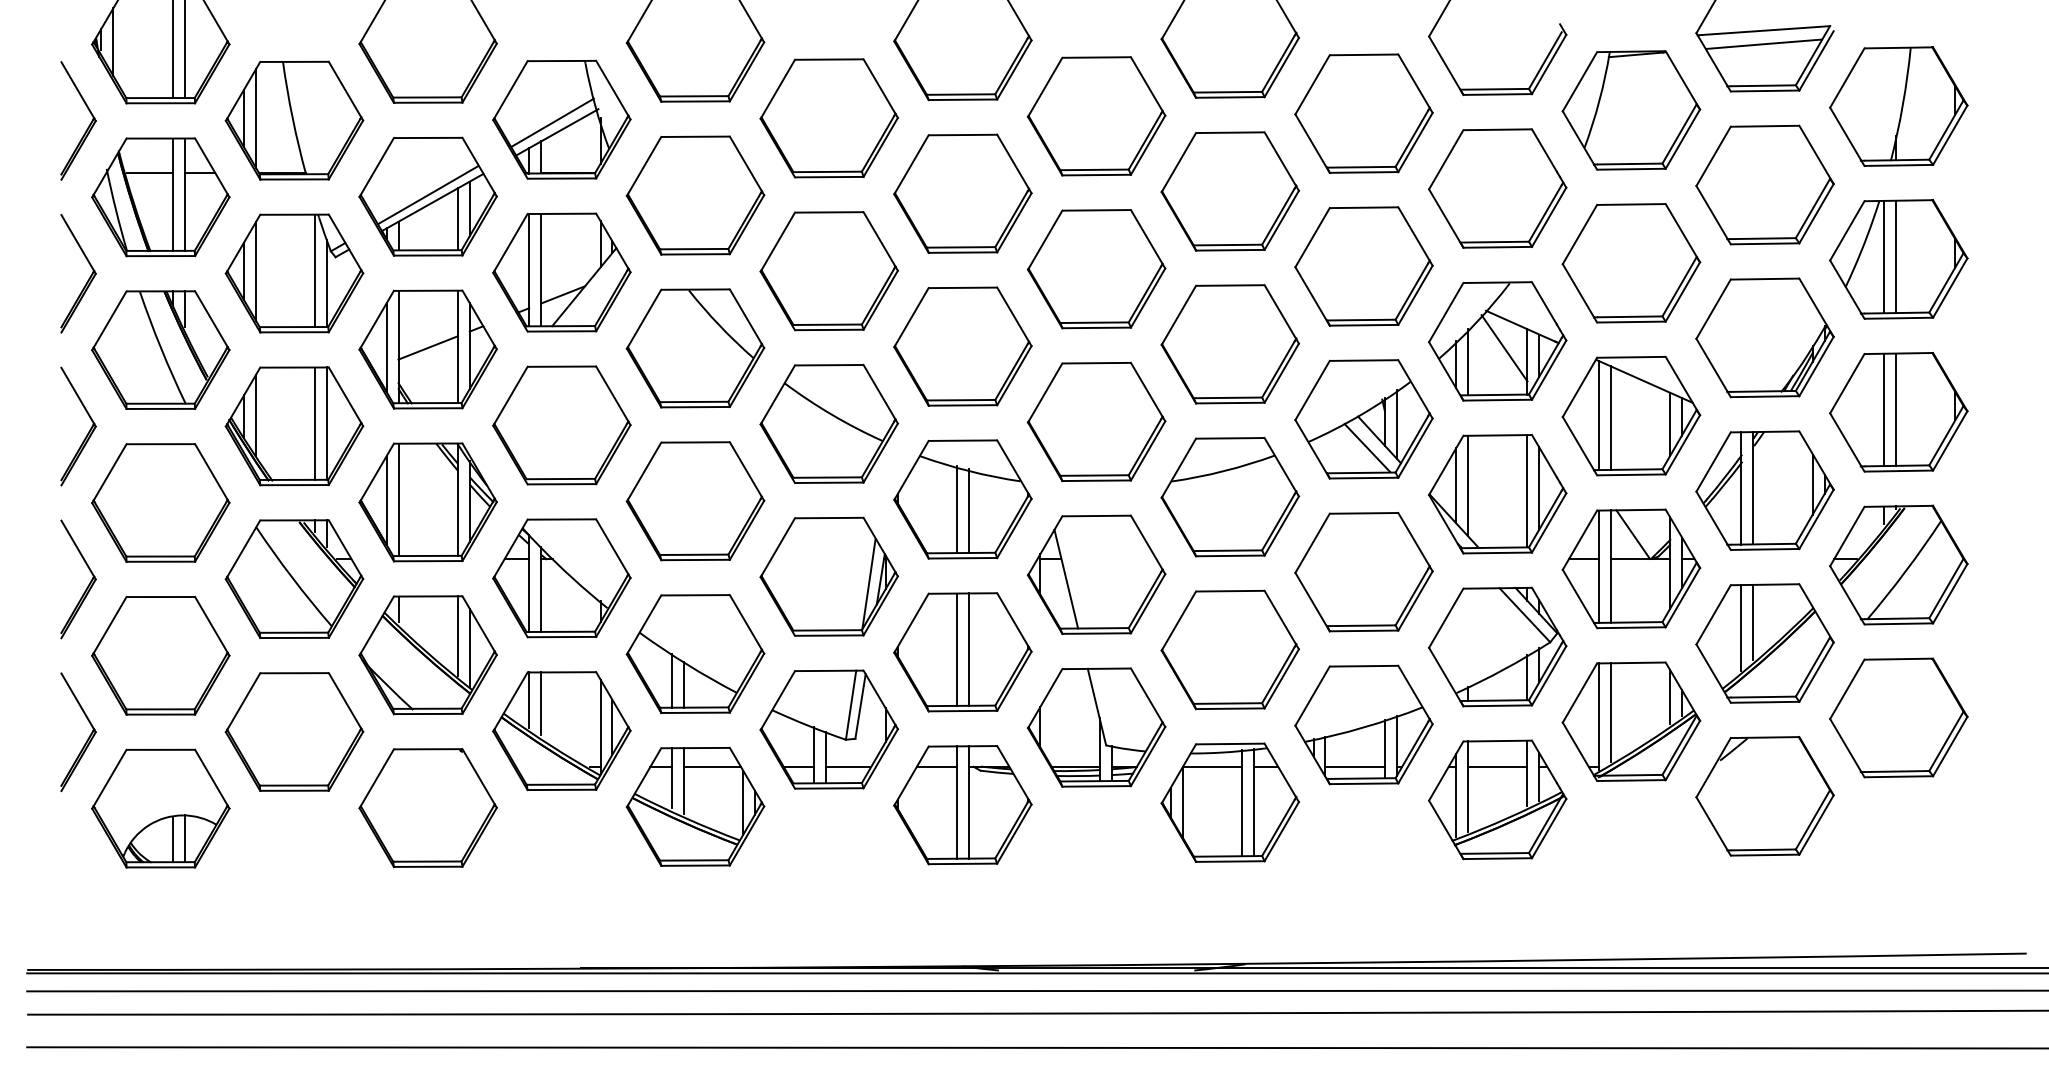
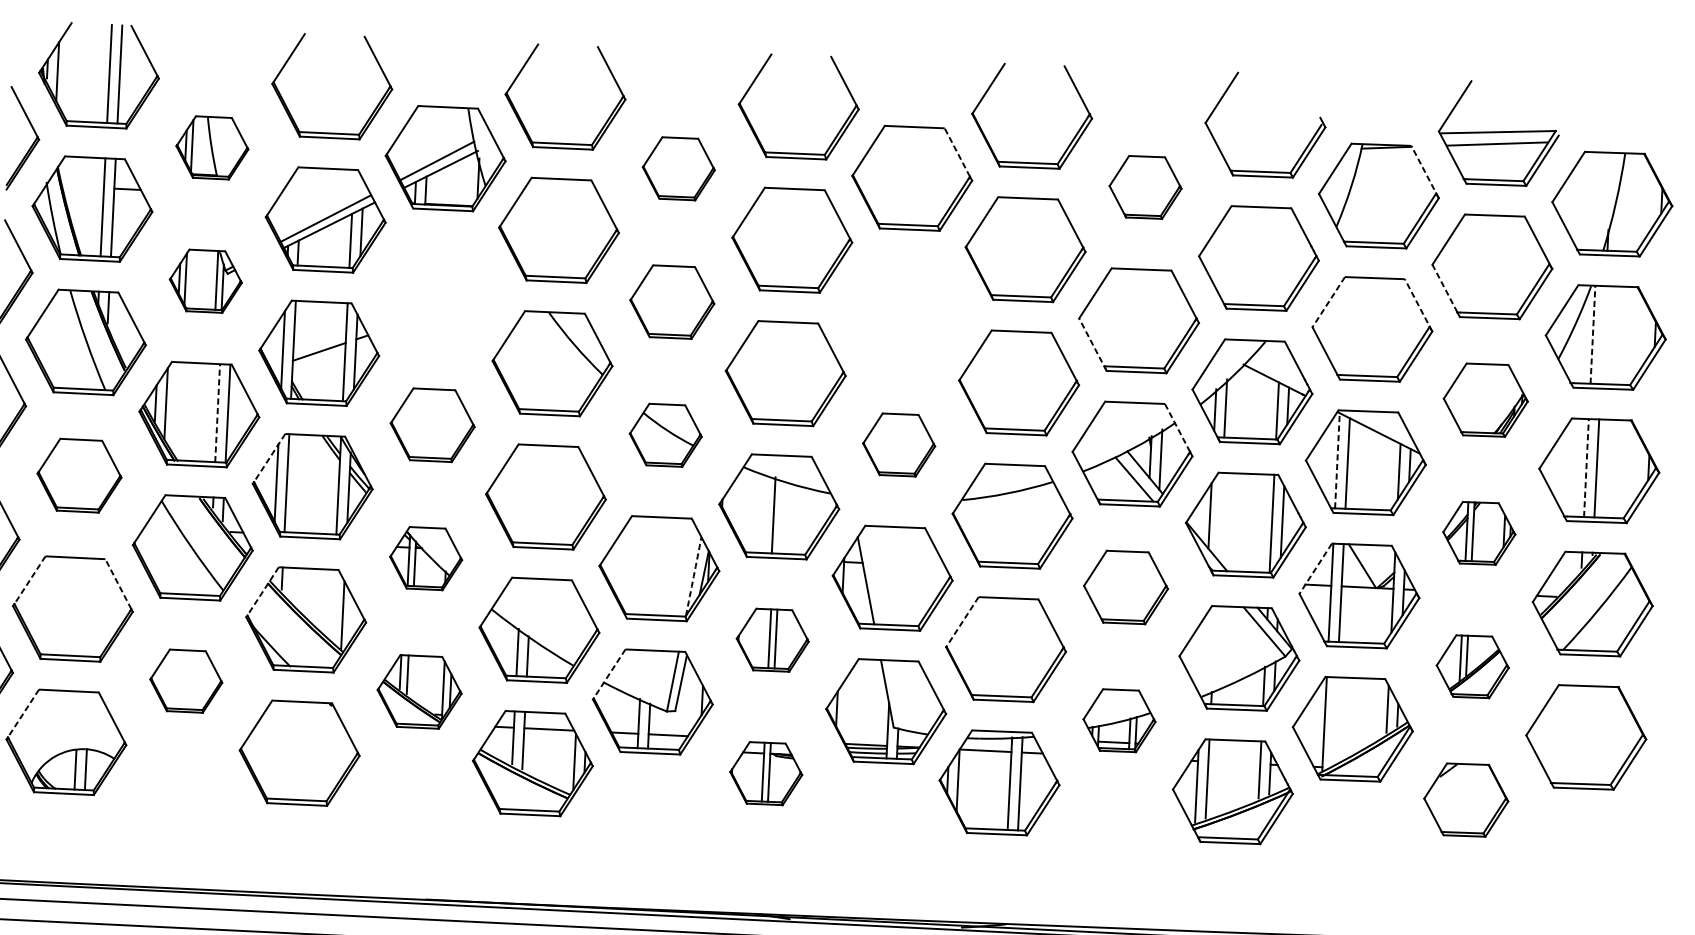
line: (1682, 80) -> (1424, 172), solid -> dashed
line: (1146, 83) -> (957, 151), solid -> dashed
part: (1363, 113) -> (1145, 187), size x0.6
part: (828, 118) -> (678, 168), size x0.6
part: (294, 120) -> (212, 147), size x0.6
line: (149, 172) -> (83, 186), removed
line: (1712, 212) -> (1445, 288), solid -> dashed
line: (1682, 233) -> (1418, 305), solid -> dashed
line: (1579, 234) -> (1328, 302), solid -> dashed
line: (1883, 256) -> (1592, 334), solid -> dashed
line: (1895, 256) -> (1603, 334), removed
part: (1096, 269) -> (905, 312), removed
part: (828, 271) -> (671, 302), size x0.7
part: (561, 272) -> (438, 291), removed
part: (294, 273) -> (205, 281), size x0.6
line: (1312, 296) -> (1092, 344), solid -> dashed
part: (1764, 337) -> (1485, 399), size x0.7
line: (1504, 348) -> (1258, 398), removed
line: (1414, 386) -> (1177, 427), solid -> dashed
line: (1883, 409) -> (1586, 467), solid -> dashed
line: (1598, 415) -> (1337, 460), solid -> dashed
part: (1096, 421) -> (899, 444), size x0.6
line: (315, 423) -> (217, 413), solid -> dashed
part: (828, 423) -> (665, 434), size x0.6
part: (561, 425) -> (432, 425), size x0.7
line: (377, 472) -> (269, 458), solid -> dashed
line: (1468, 485) -> (1220, 516), removed
part: (1764, 490) -> (1478, 533), size x0.6
part: (160, 502) -> (79, 475), size x0.7
line: (968, 510) -> (783, 516), removed
line: (1579, 540) -> (1315, 568), solid -> dashed
part: (1363, 572) -> (1125, 587), size x0.7
part: (561, 578) -> (425, 558), size x0.6
arc: (869, 583) -> (694, 576), solid -> dashed
line: (1179, 620) -> (963, 621), solid -> dashed
line: (211, 624) -> (118, 583), solid -> dashed
line: (377, 624) -> (263, 590), solid -> dashed
line: (110, 625) -> (30, 580), solid -> dashed
line: (457, 636) -> (332, 604), removed
part: (1764, 643) -> (1472, 666), size x0.6
part: (962, 652) -> (772, 640), size x0.6
line: (777, 700) -> (608, 674), solid -> dashed
line: (1610, 712) -> (1335, 720), removed
part: (1363, 724) -> (1119, 720), size x0.6
part: (294, 731) -> (186, 680), size x0.6
part: (561, 731) -> (419, 692), size x0.7
line: (1497, 766) -> (1234, 762), removed
line: (110, 778) -> (23, 713), solid -> dashed
part: (1764, 796) -> (1465, 800), size x0.7
part: (962, 805) -> (765, 773), size x0.6

